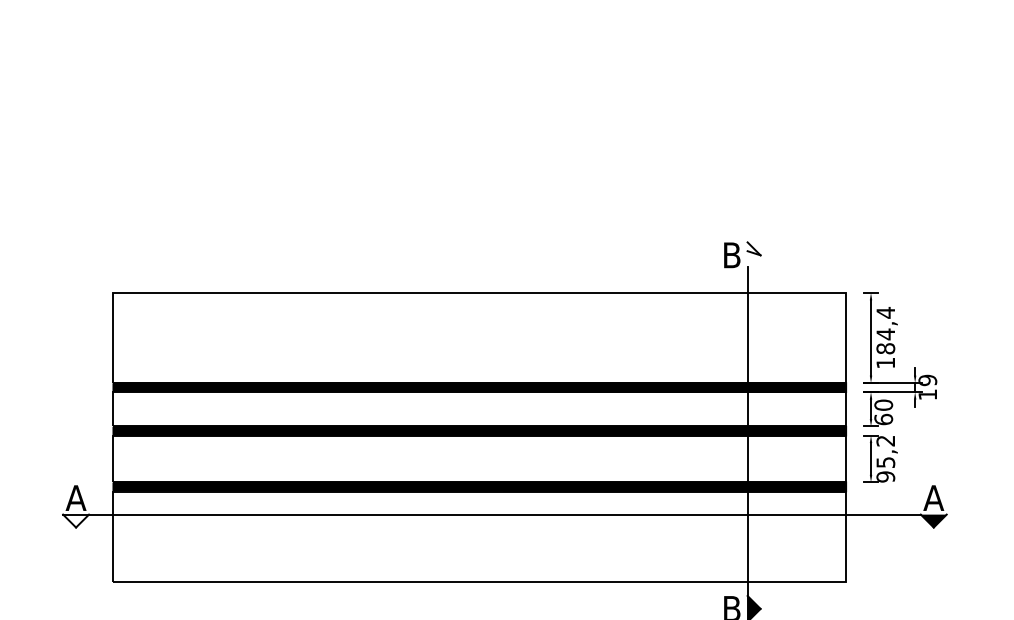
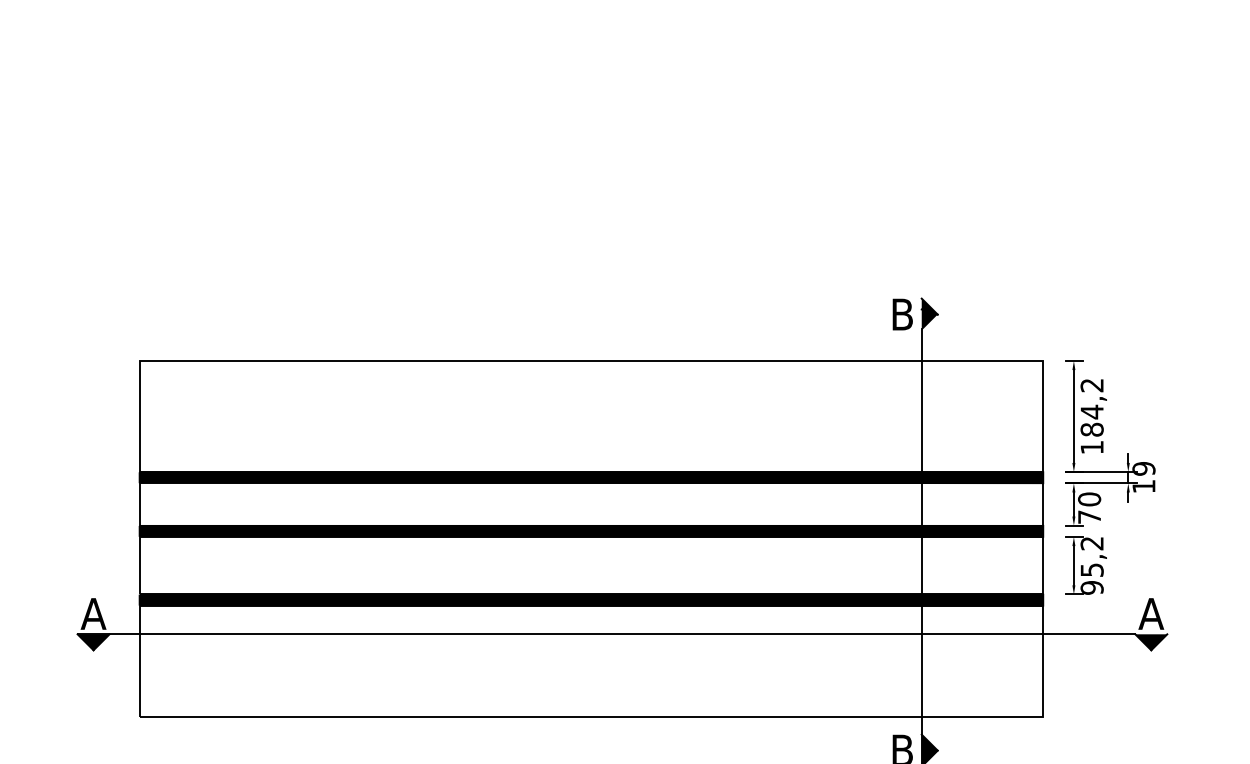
fill: (753, 255) -> (929, 314), added
text: (885, 312) -> (1091, 385), 184,4 -> 184,2
text: (883, 419) -> (1089, 516), 60 -> 70
fill: (76, 521) -> (93, 642), added

